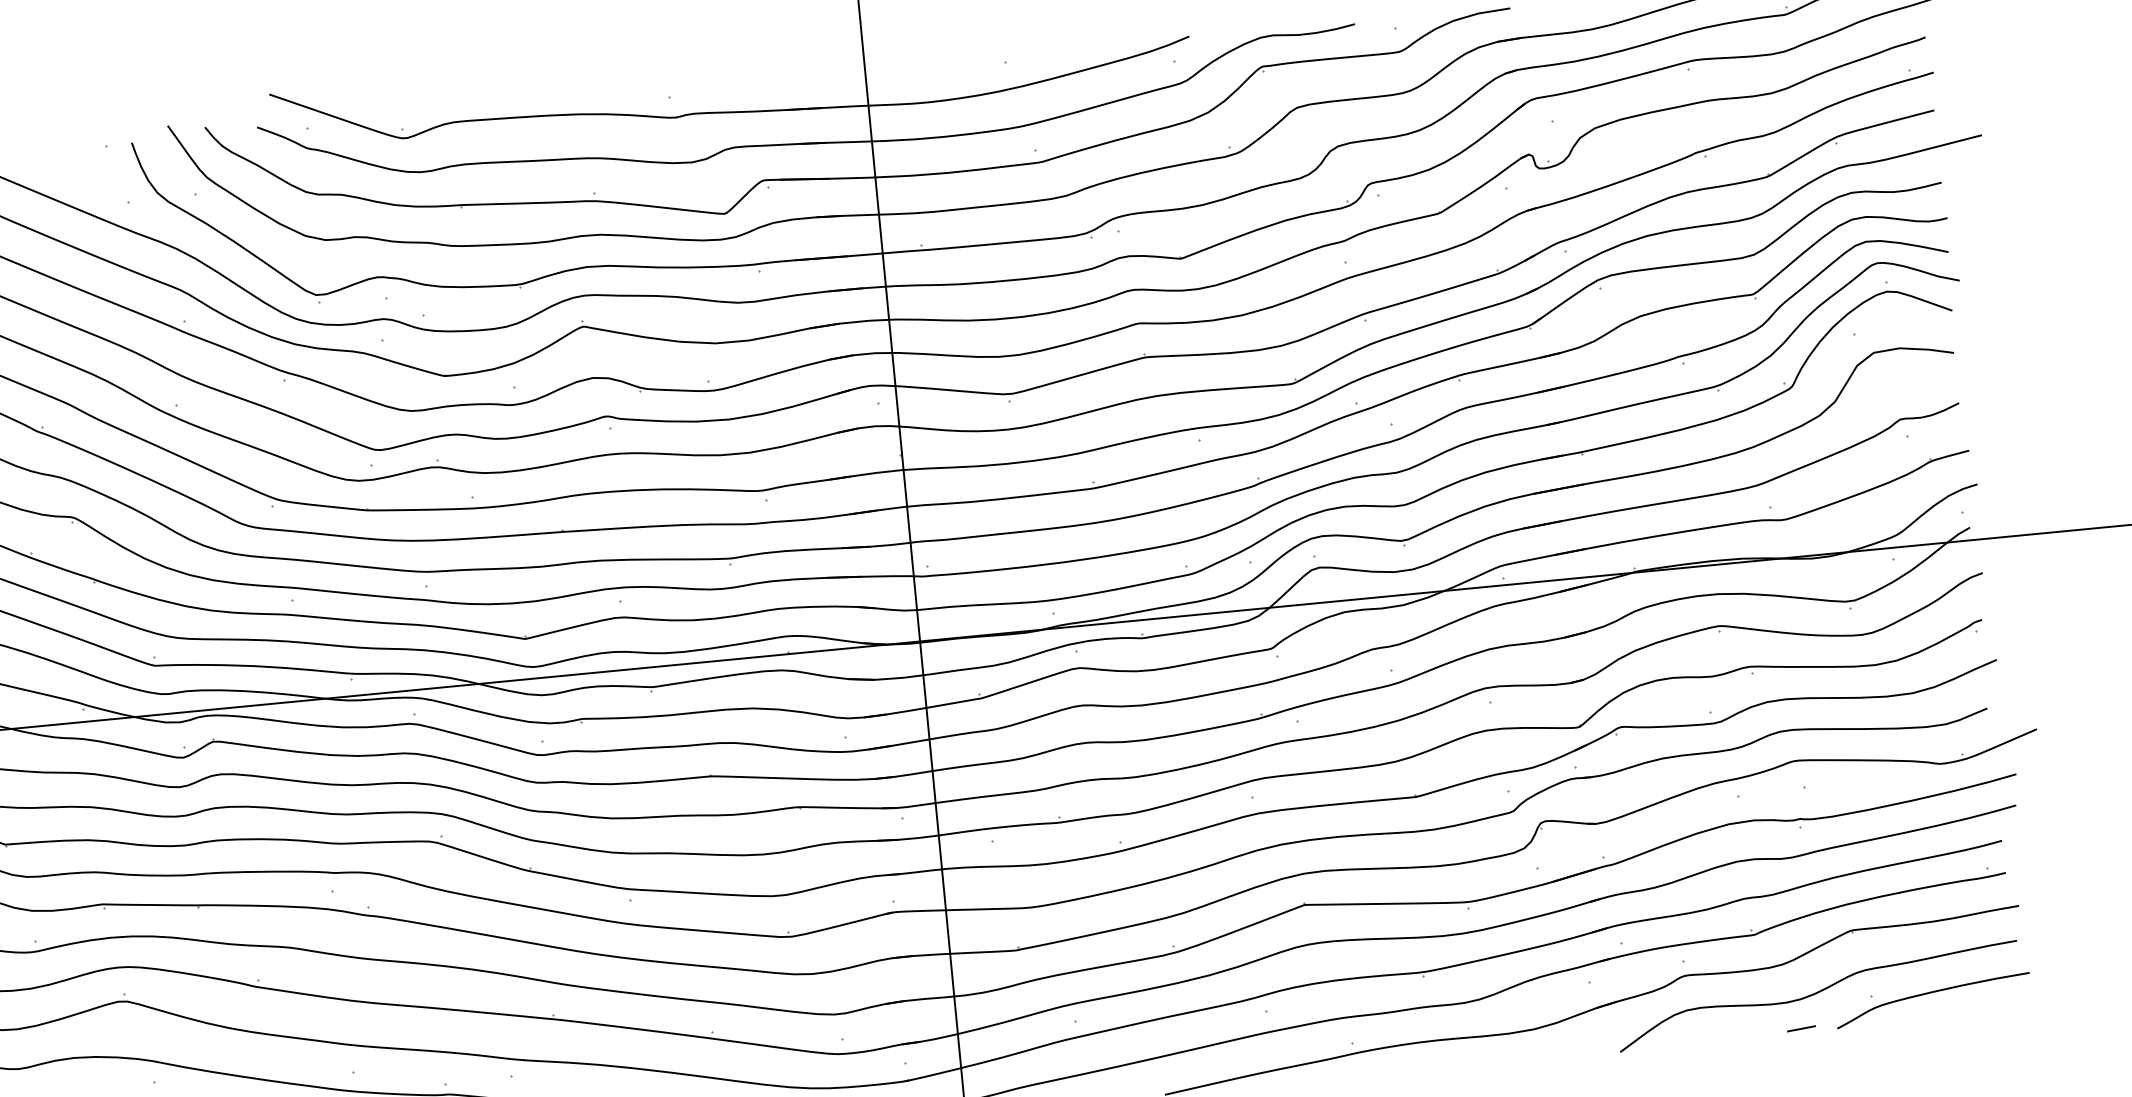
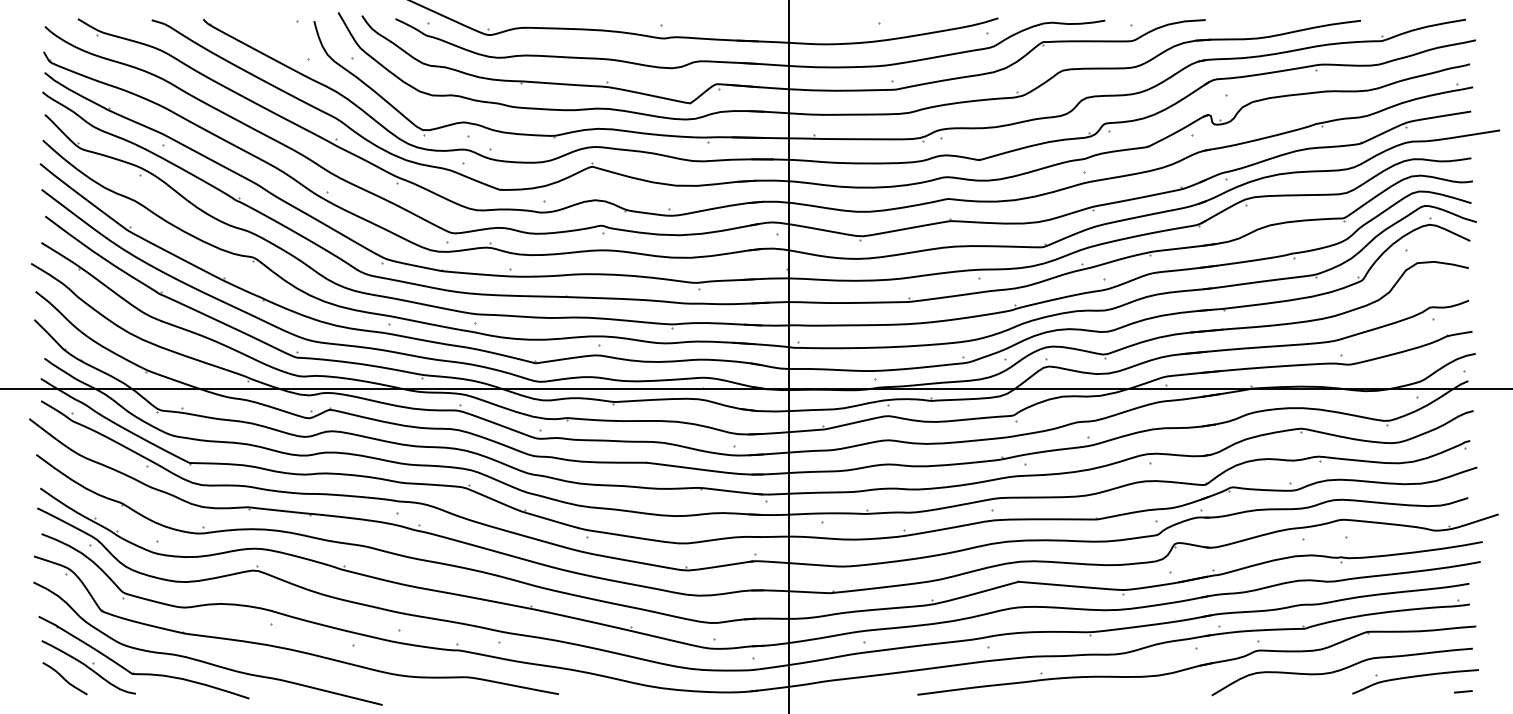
line: (1801, 1028) -> (1463, 691), moved

